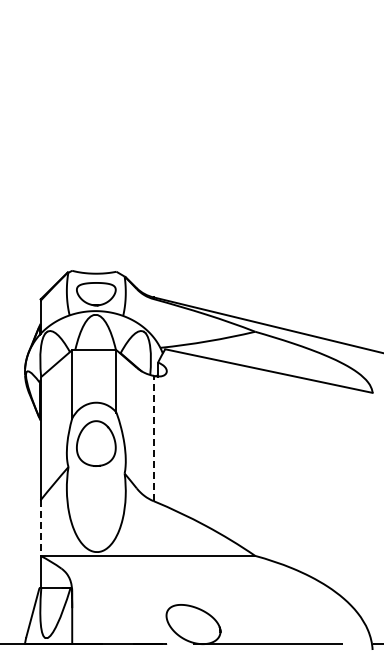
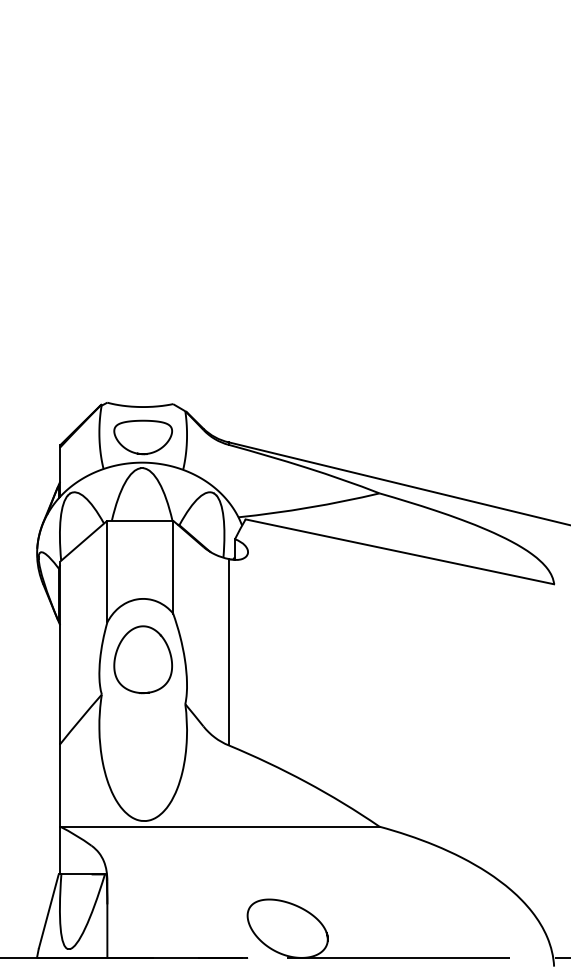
line: (153, 438) -> (228, 652), dashed -> solid
line: (40, 528) -> (60, 785), dashed -> solid

